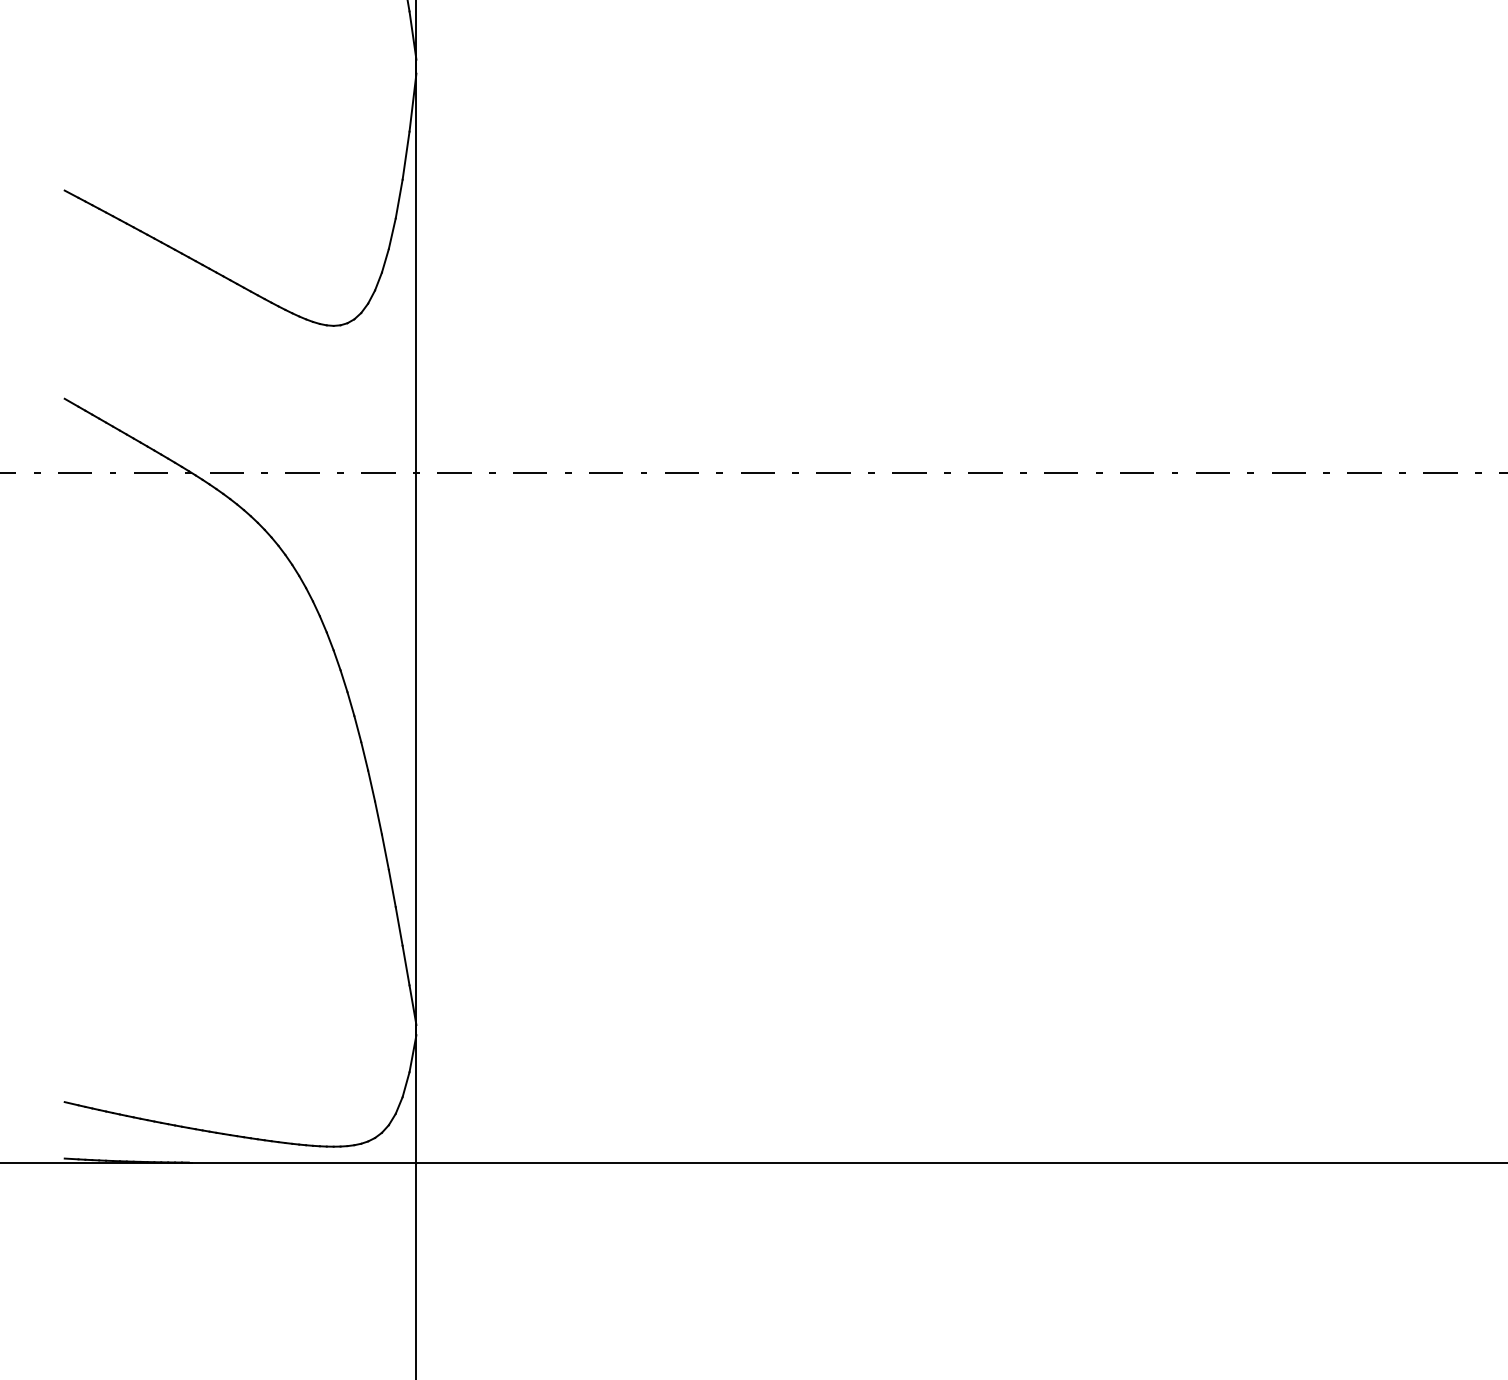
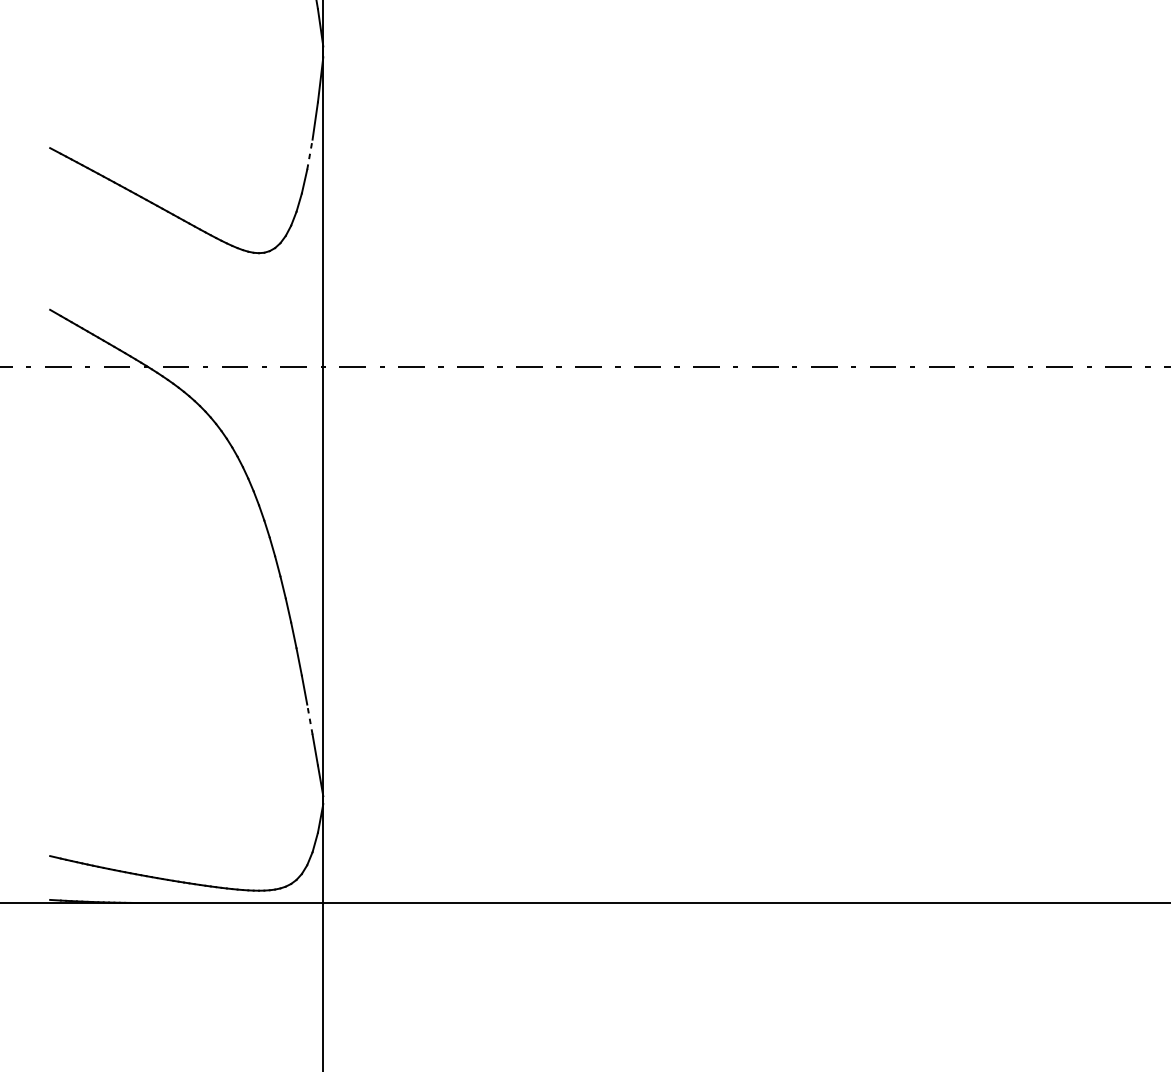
line: (399, 199) -> (310, 155), solid -> dashed
line: (399, 926) -> (310, 719), solid -> dashed

